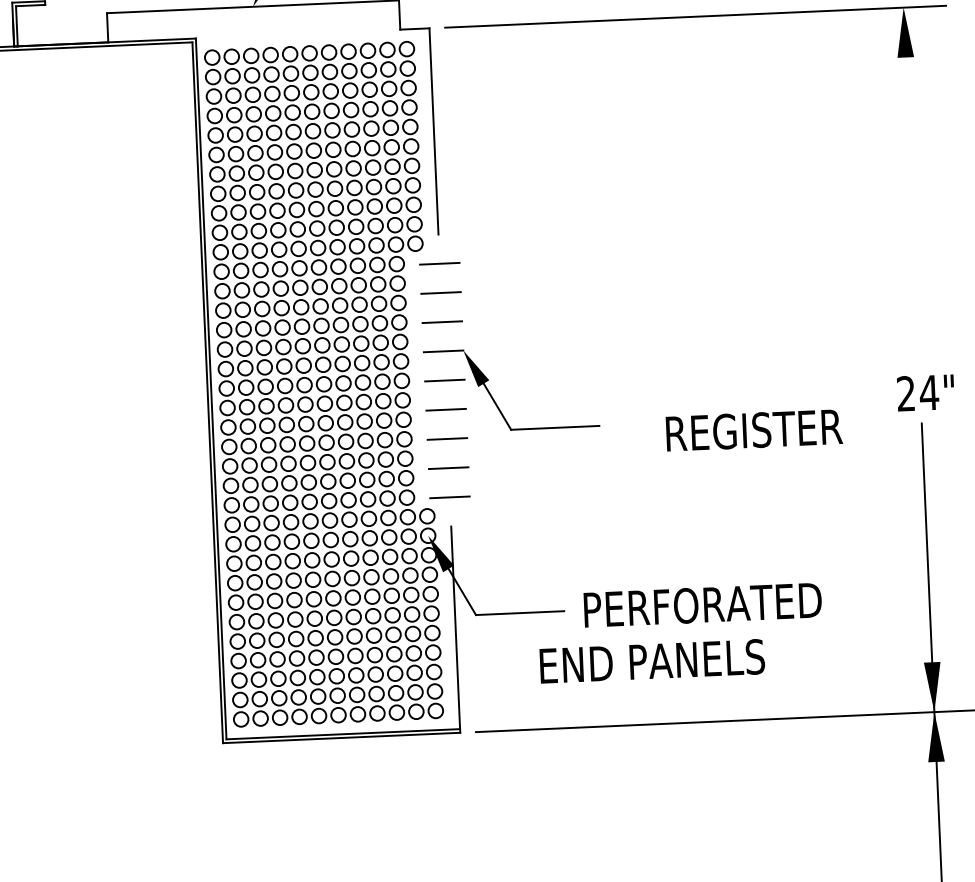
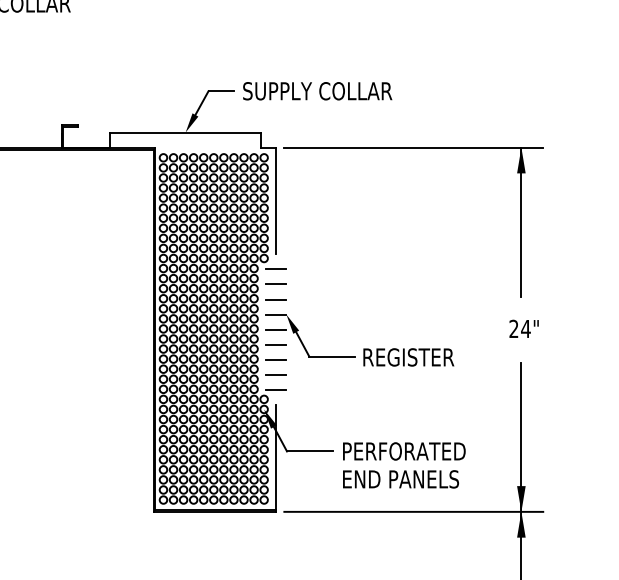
line: (910, 150) -> (521, 221), added
text: (924, 392) -> (523, 328), moved
text: (753, 430) -> (408, 357), moved
text: (651, 661) -> (400, 479), moved

